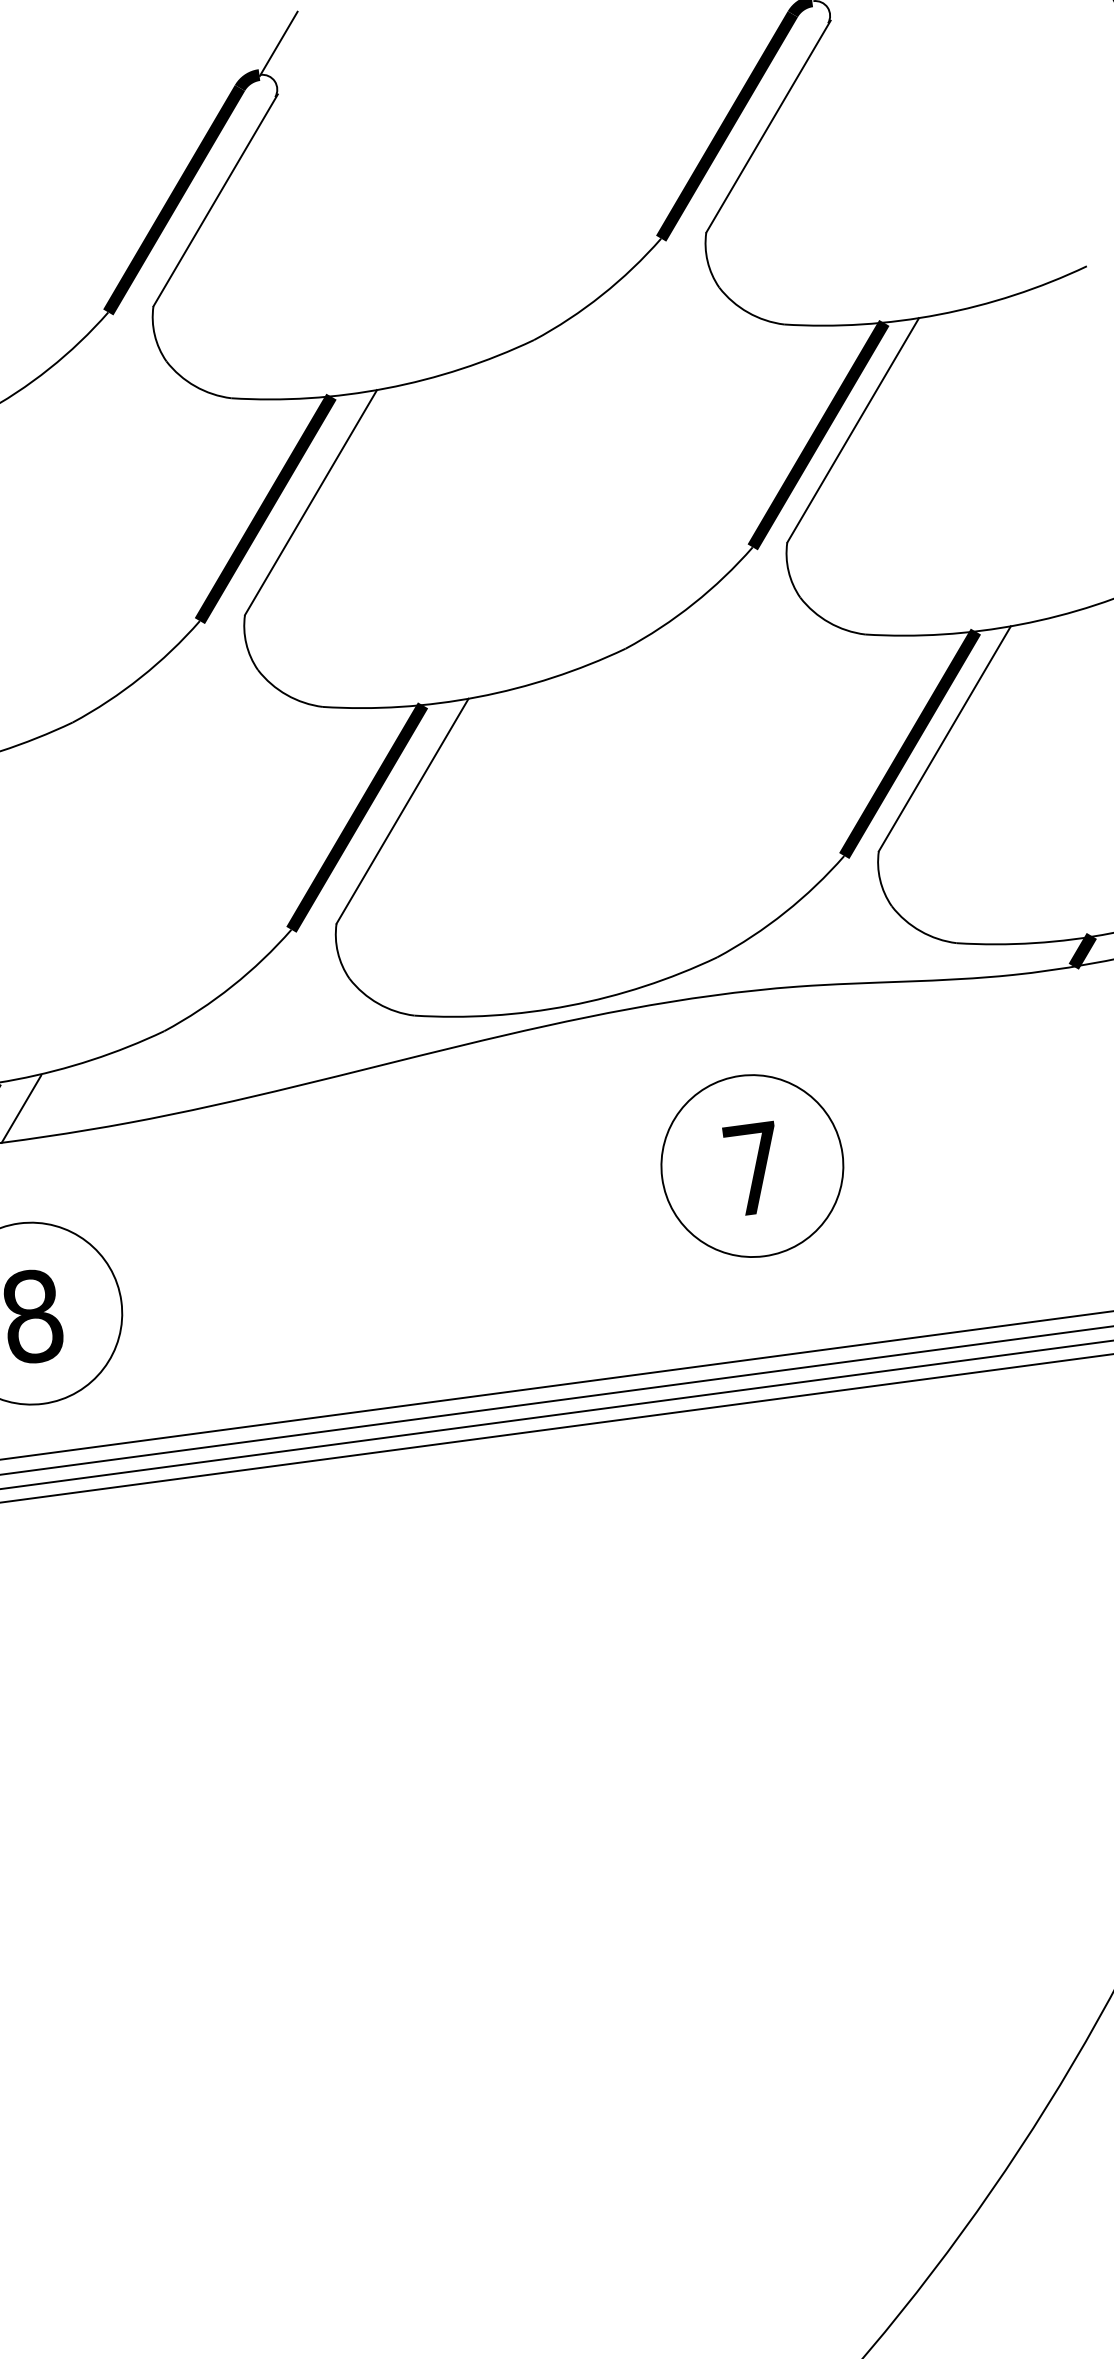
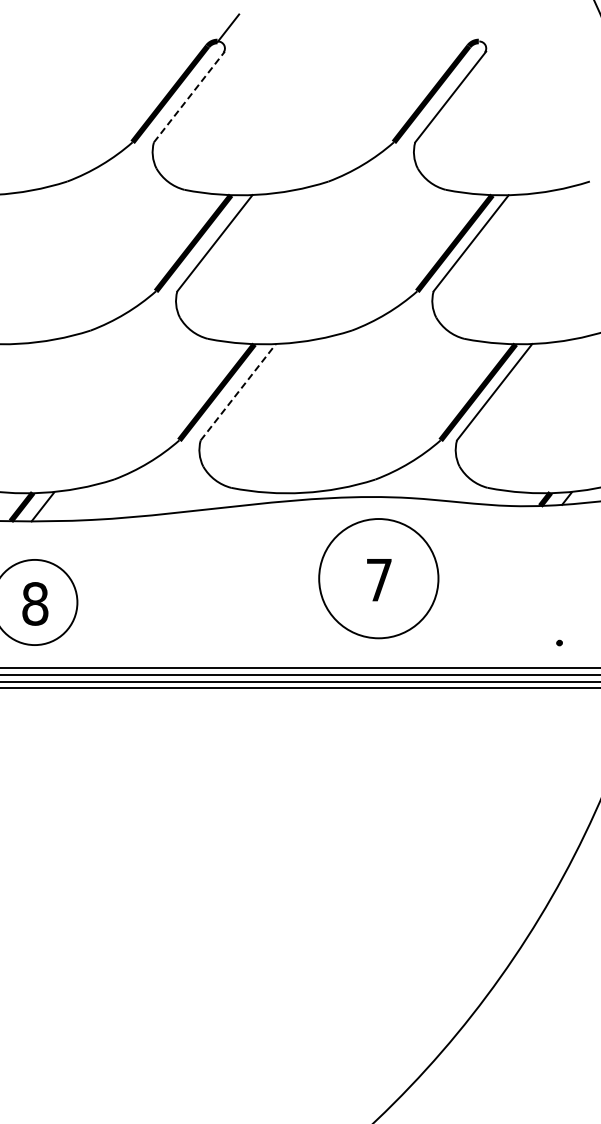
line: (215, 199) -> (189, 96), solid -> dashed
line: (402, 809) -> (238, 391), solid -> dashed
circle: (751, 1165) -> (378, 578), size x1.4

